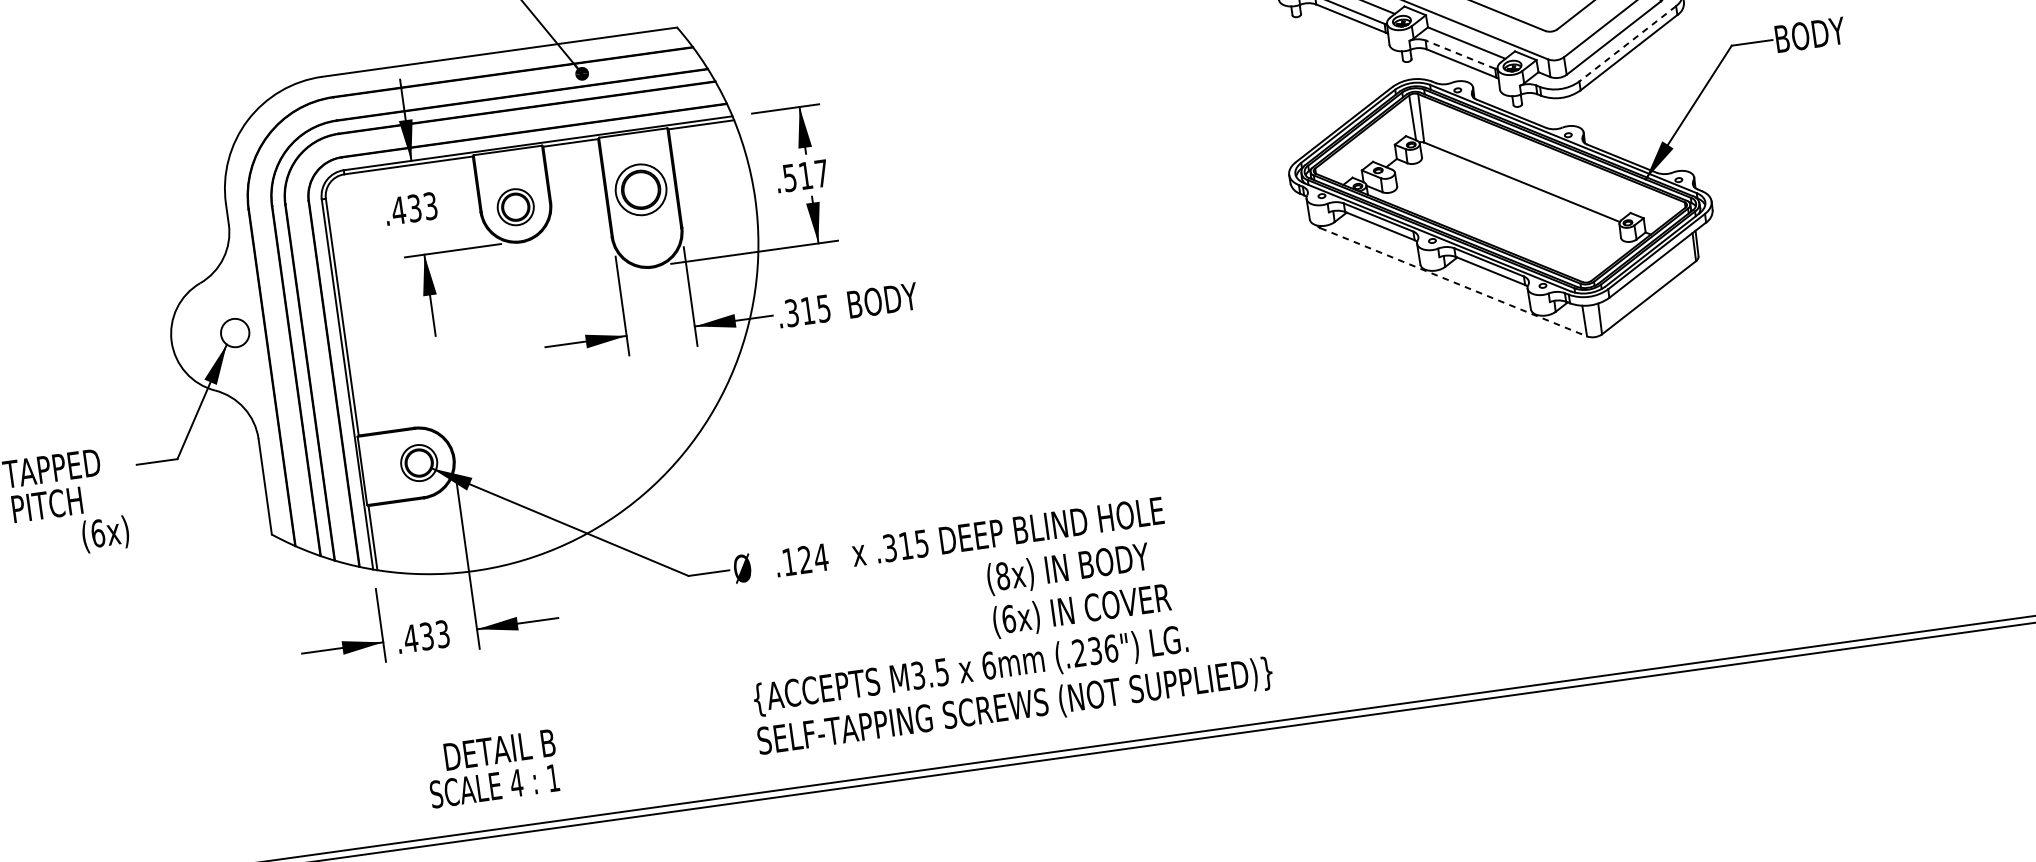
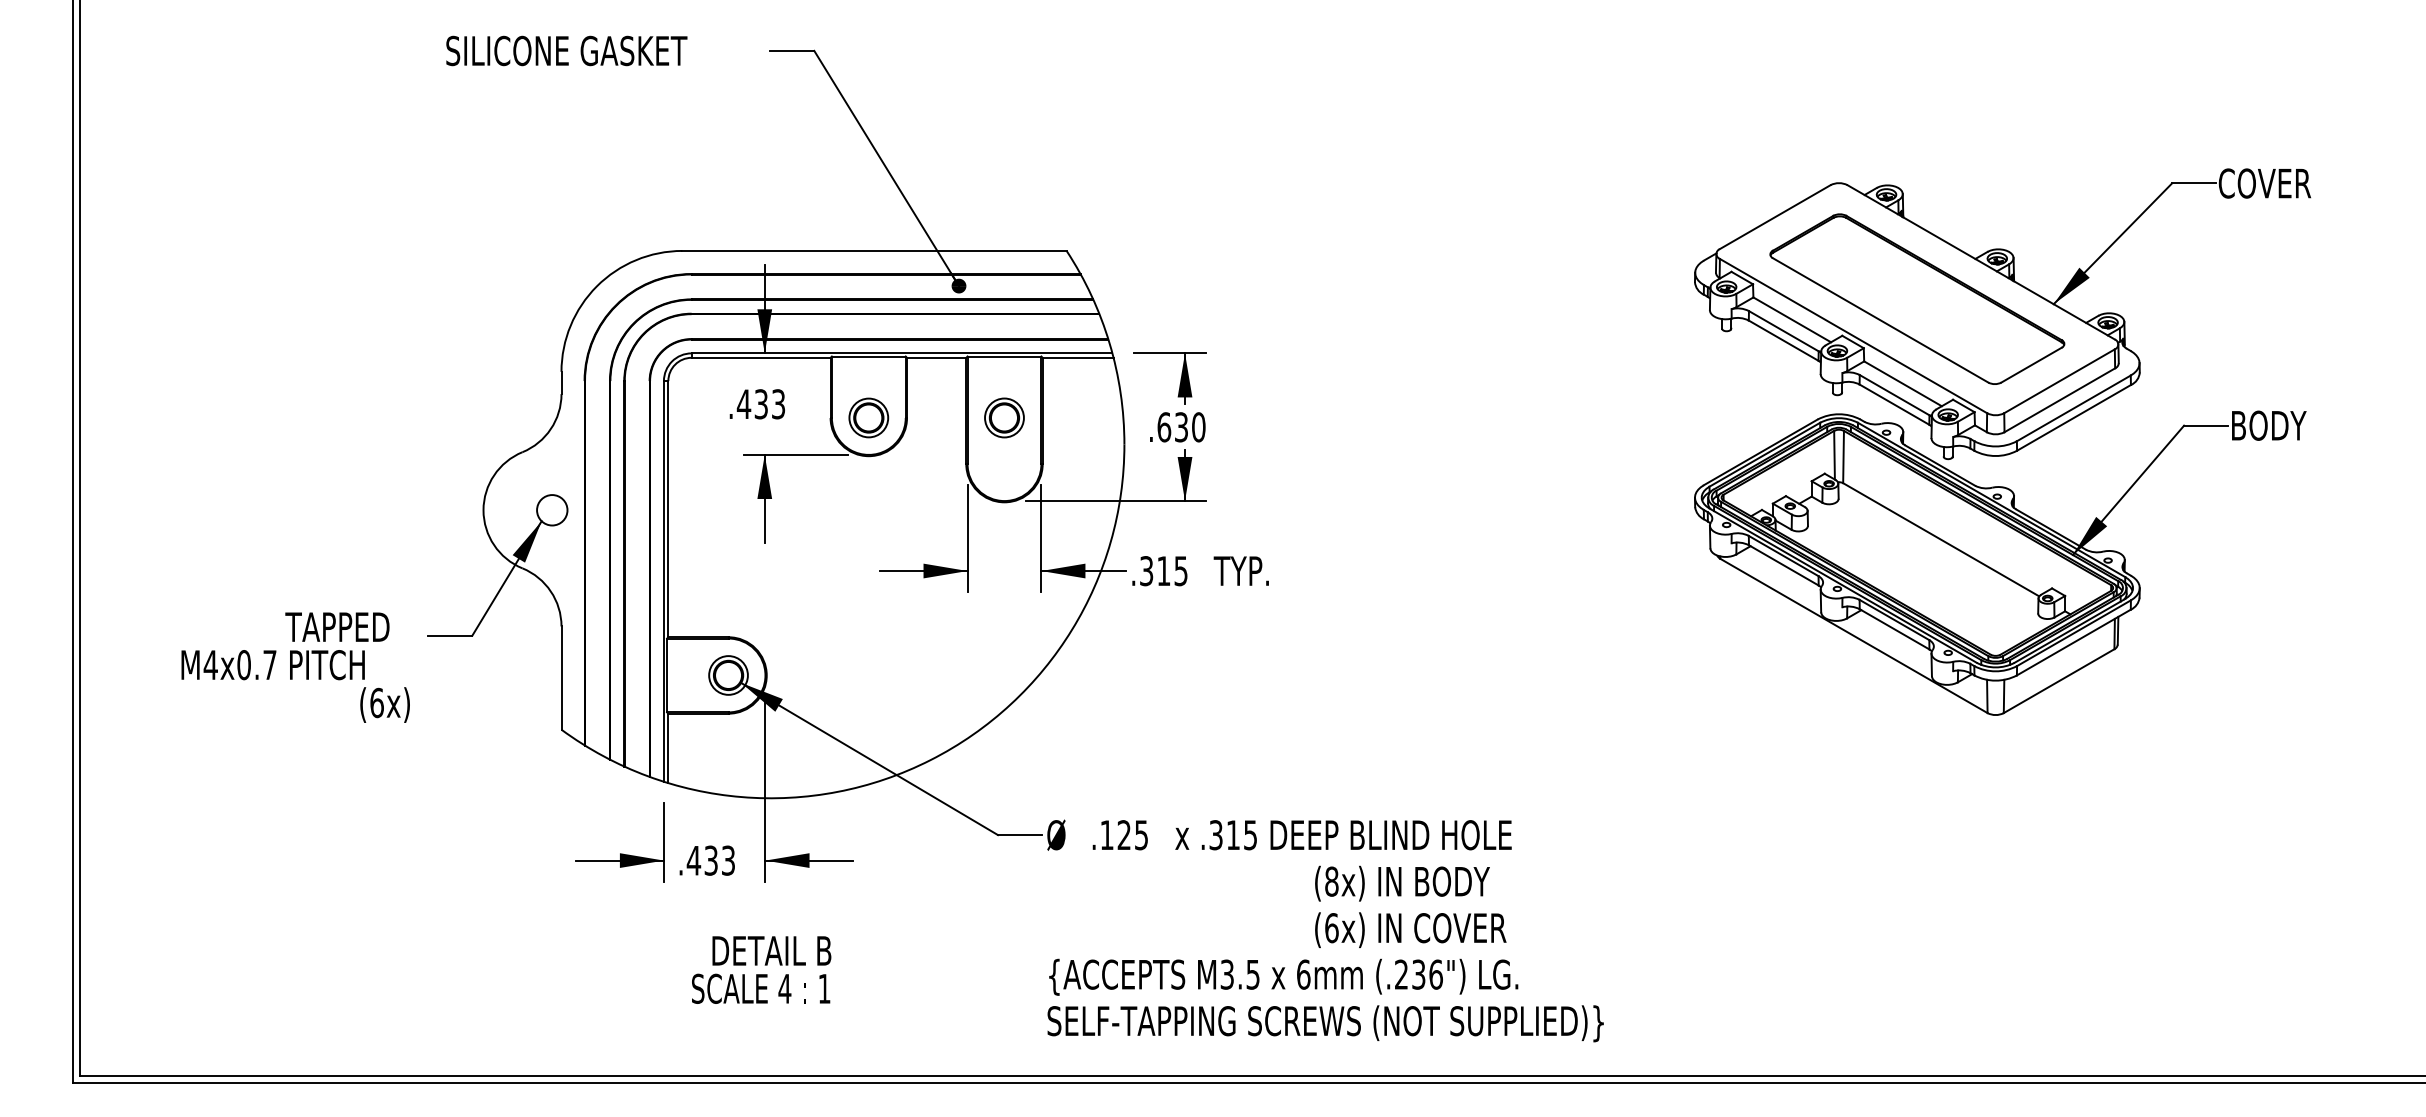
line: (1627, 44) -> (2073, 408), dashed -> solid
line: (1460, 54) -> (1894, 394), dashed -> solid
text: (805, 175) -> (1181, 427), .517 -> .630
part: (641, 189) -> (1004, 417), size x0.71
line: (1454, 282) -> (1854, 636), dashed -> solid
text: (882, 300) -> (1244, 571), BODY -> TYP.
text: (821, 557) -> (1141, 835), .124 -> .125
text: (492, 768) -> (761, 969), moved

